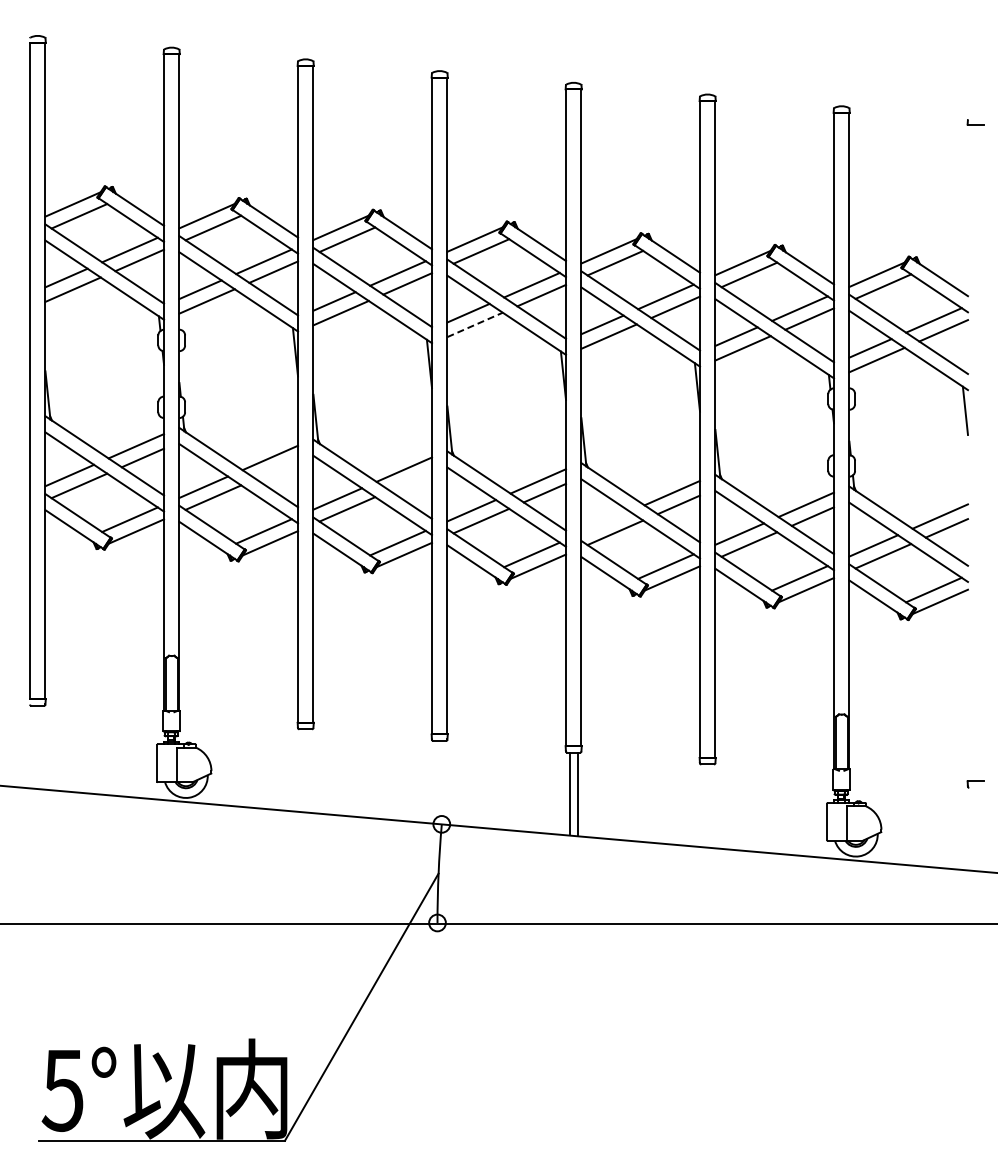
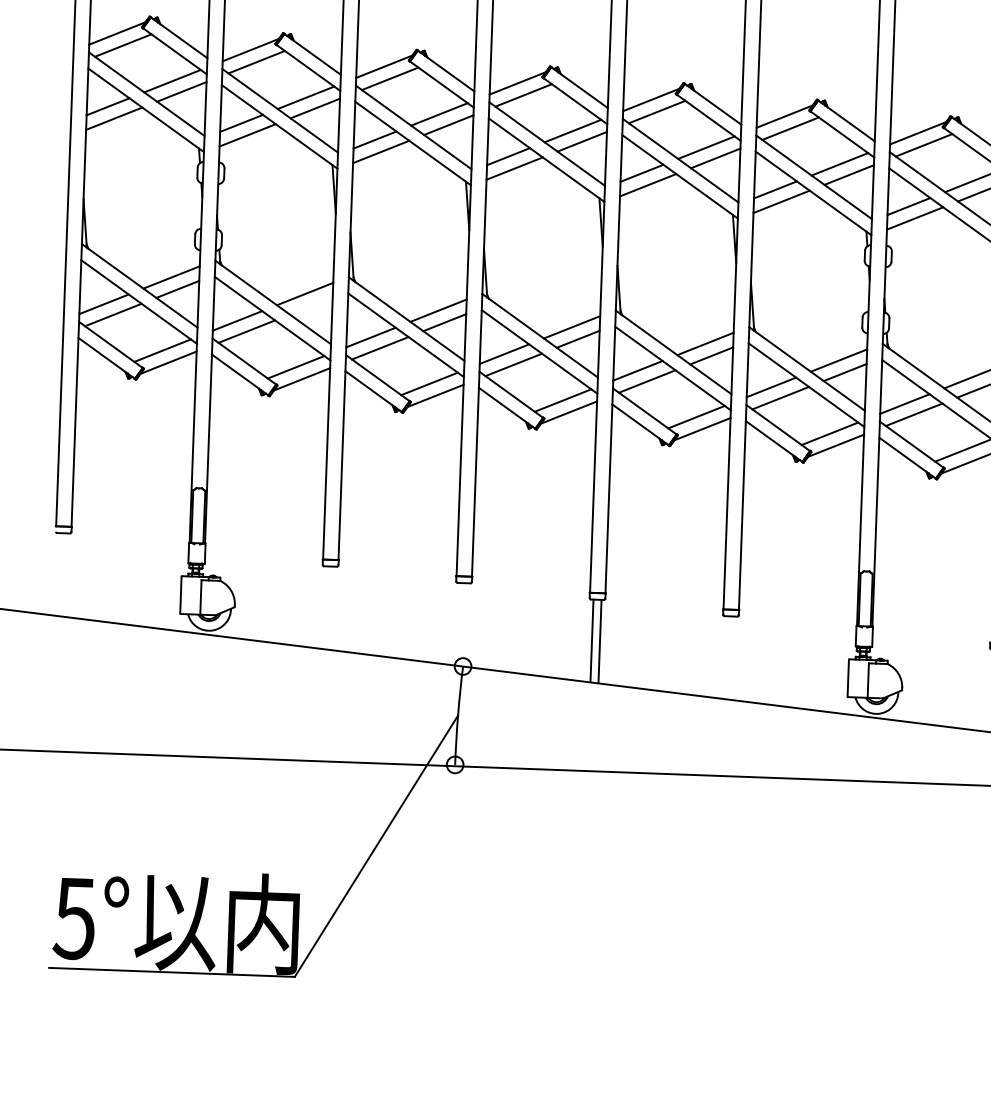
line: (475, 324) -> (515, 168), dashed -> solid
line: (410, 481) -> (444, 322), added
line: (605, 522) -> (637, 370), added

